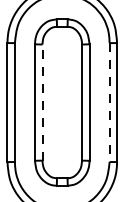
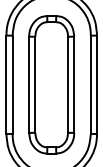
line: (42, 102) -> (35, 84), dashed -> solid
line: (109, 103) -> (90, 85), dashed -> solid

